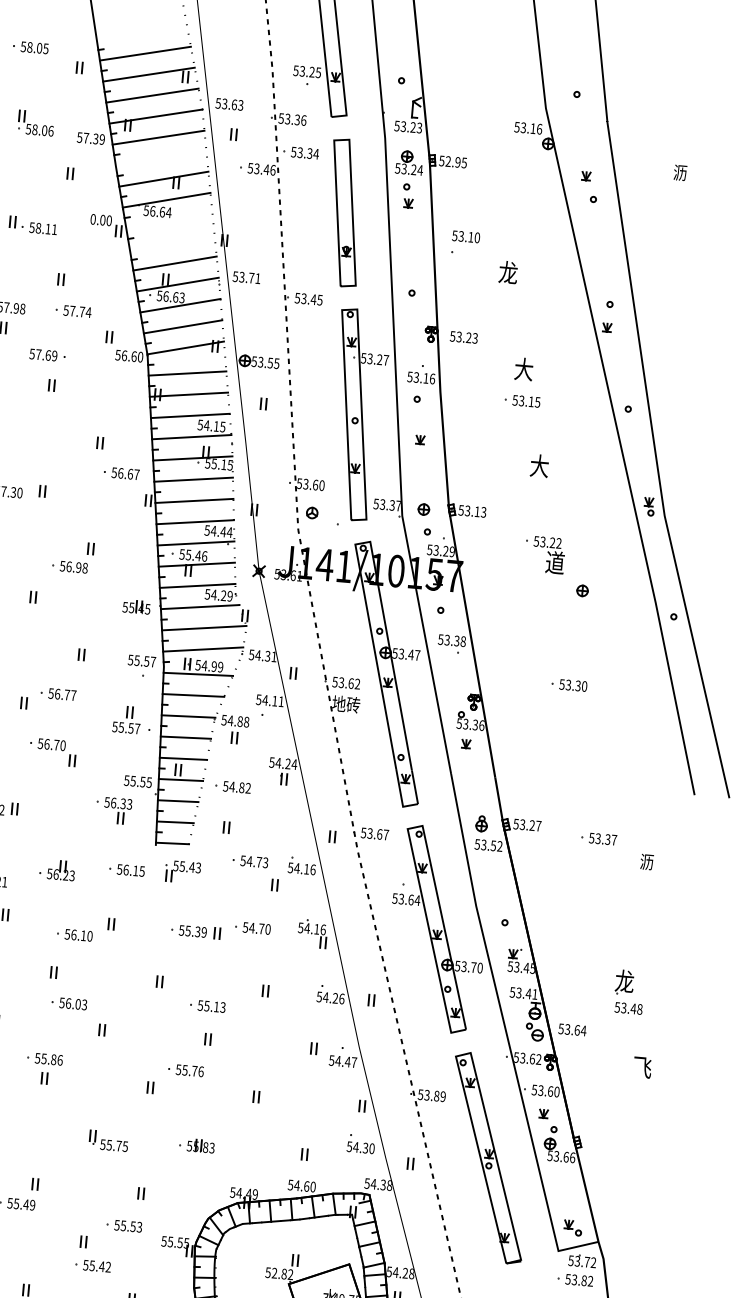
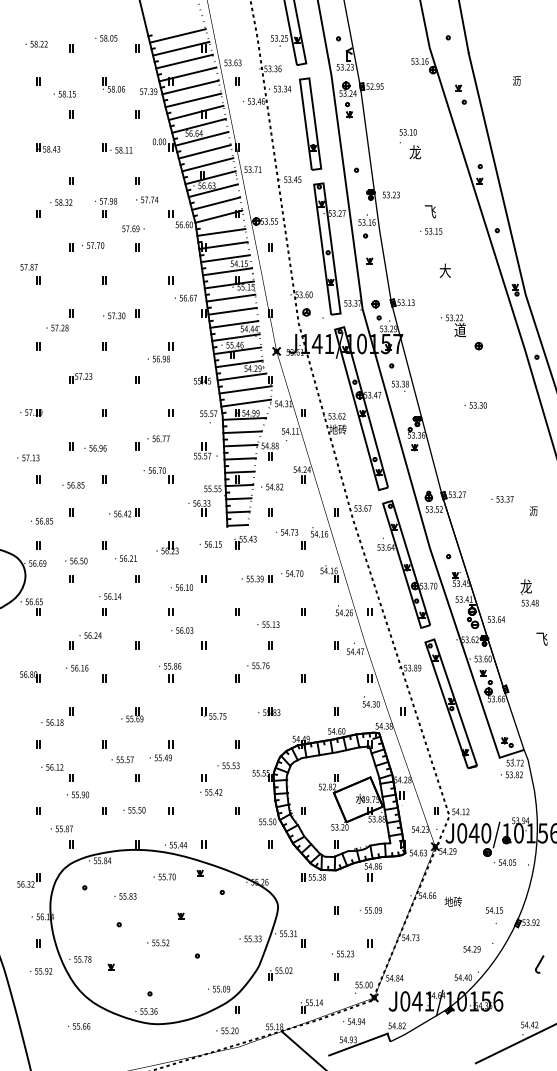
line: (161, 158) -> (193, 100), added
line: (168, 220) -> (201, 138), added
line: (171, 241) -> (204, 151), added
text: (464, 243) -> (407, 136), moved
text: (524, 369) -> (430, 211), 大 -> 飞

